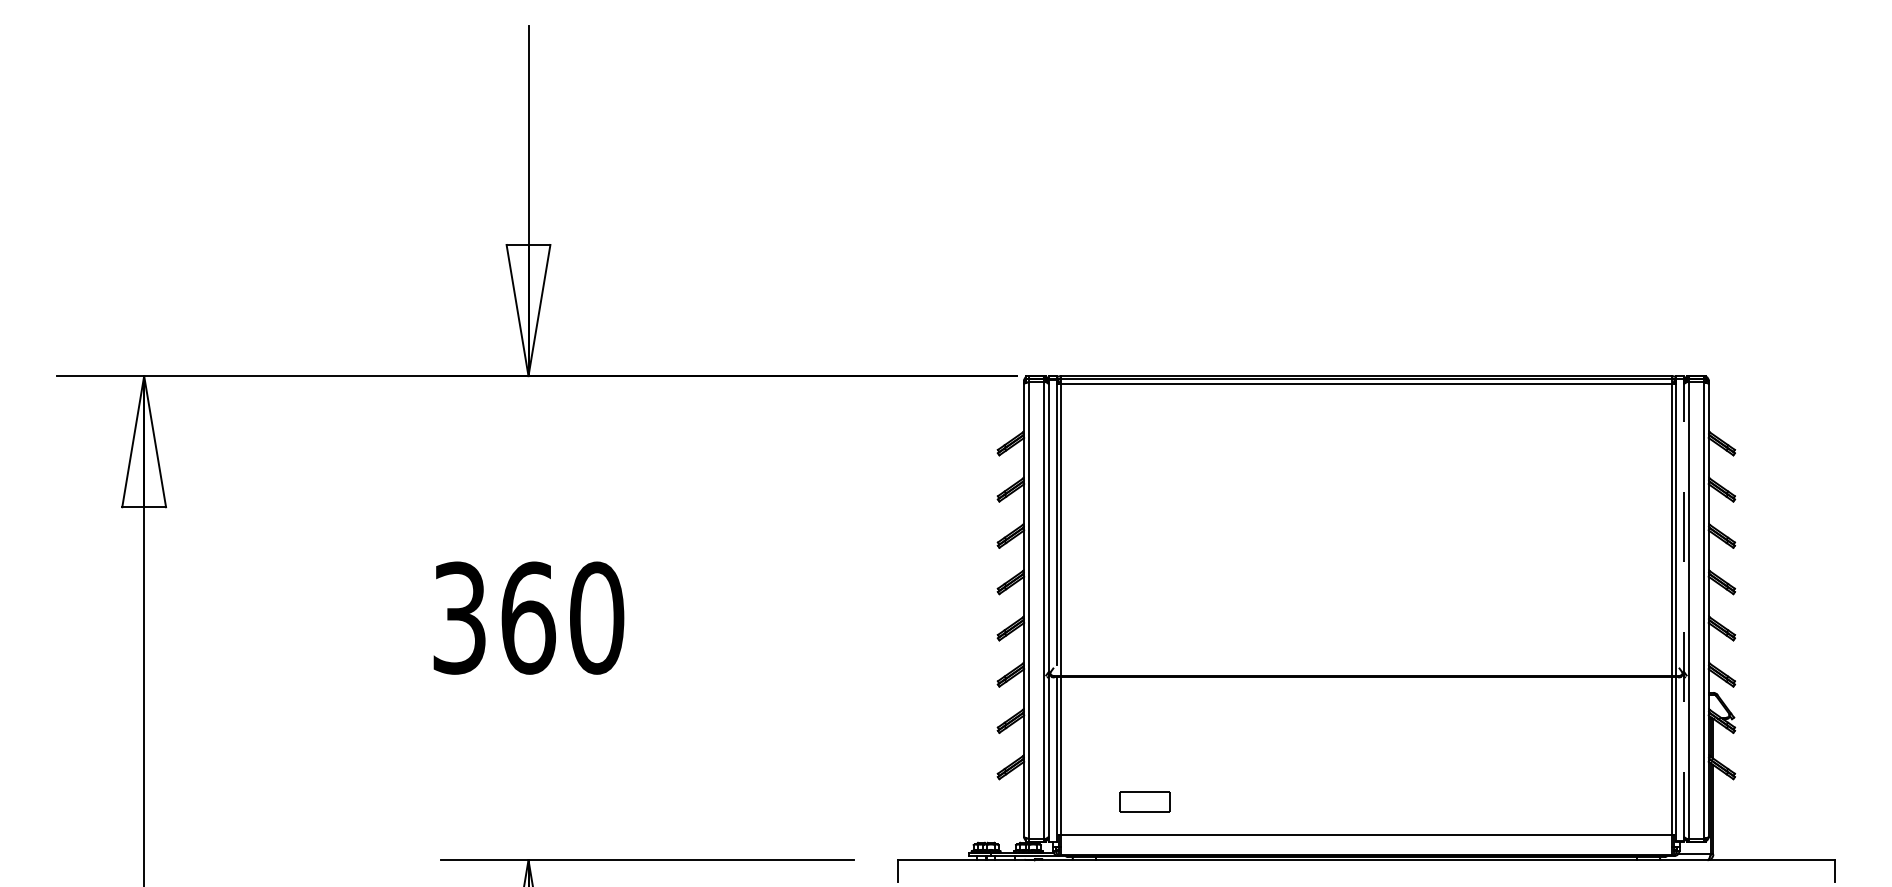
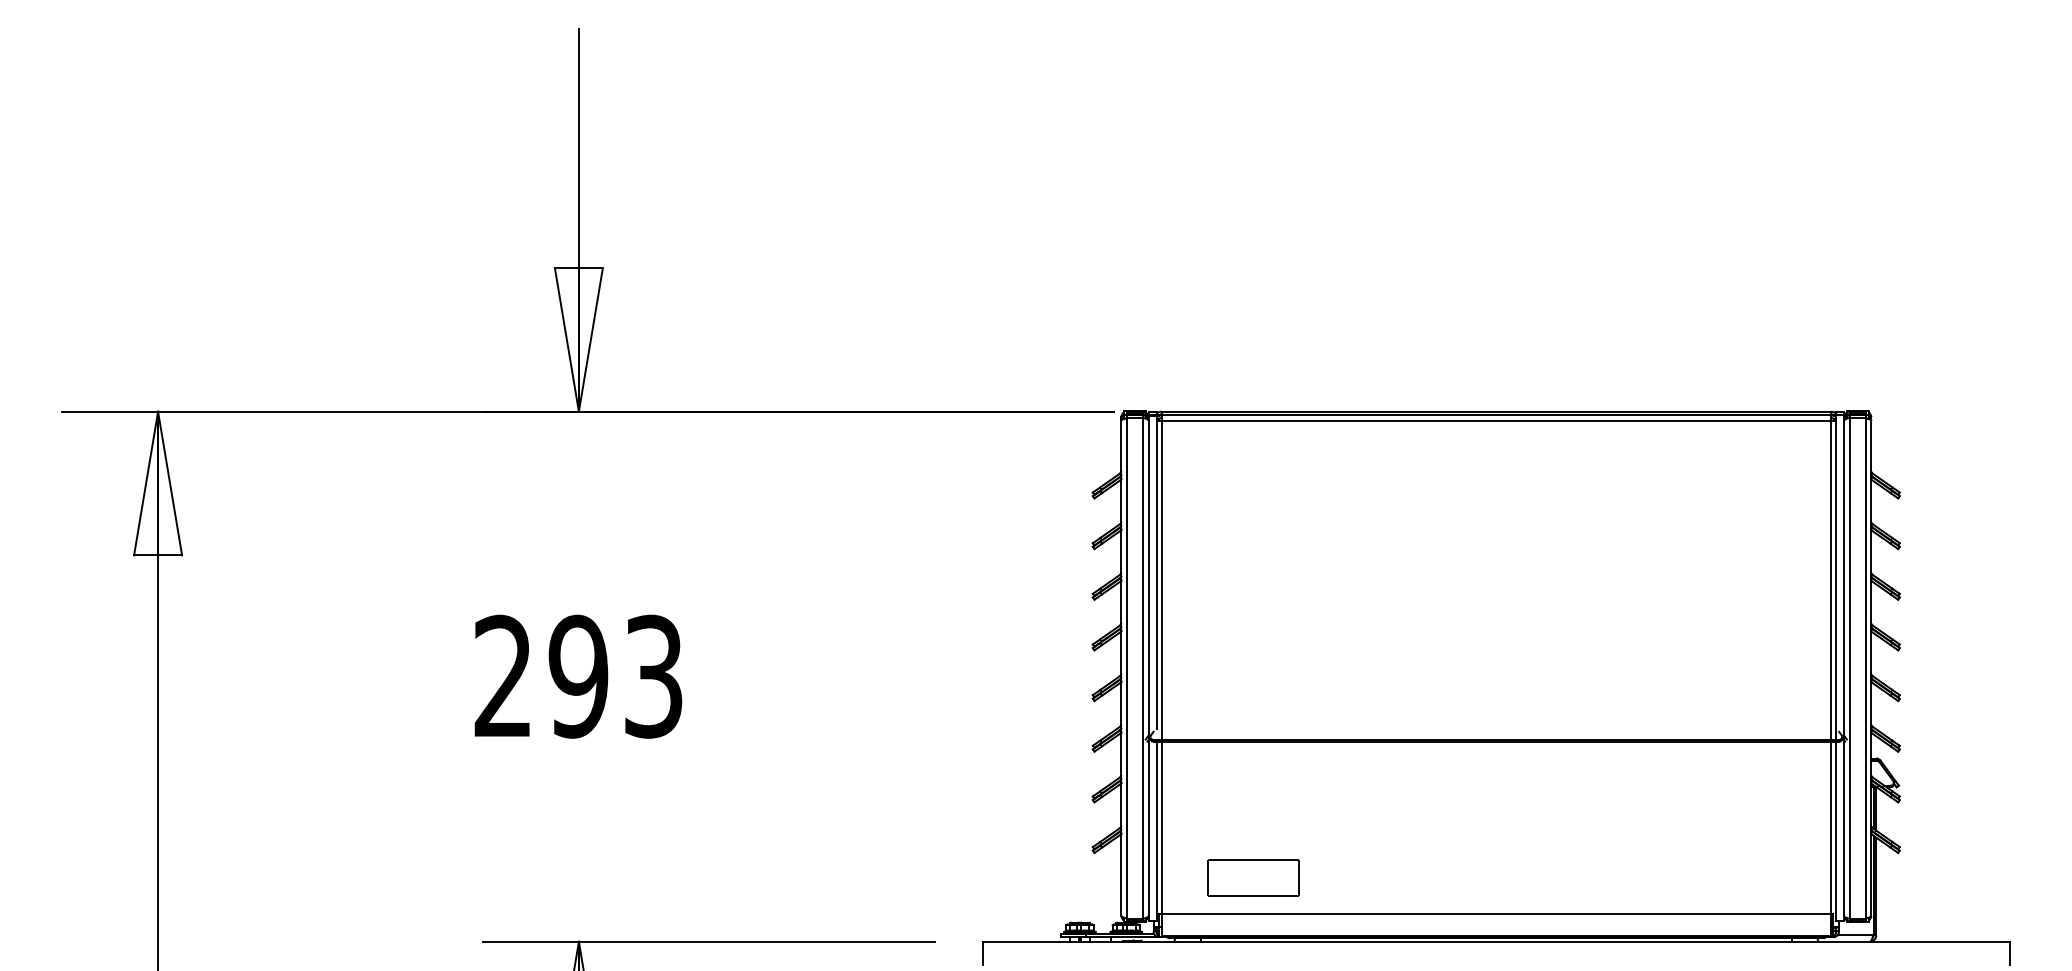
line: (1684, 608) -> (1844, 666), dashed -> solid
text: (528, 617) -> (578, 676), 360 -> 293
part: (1144, 802) -> (1253, 878), size x1.67

